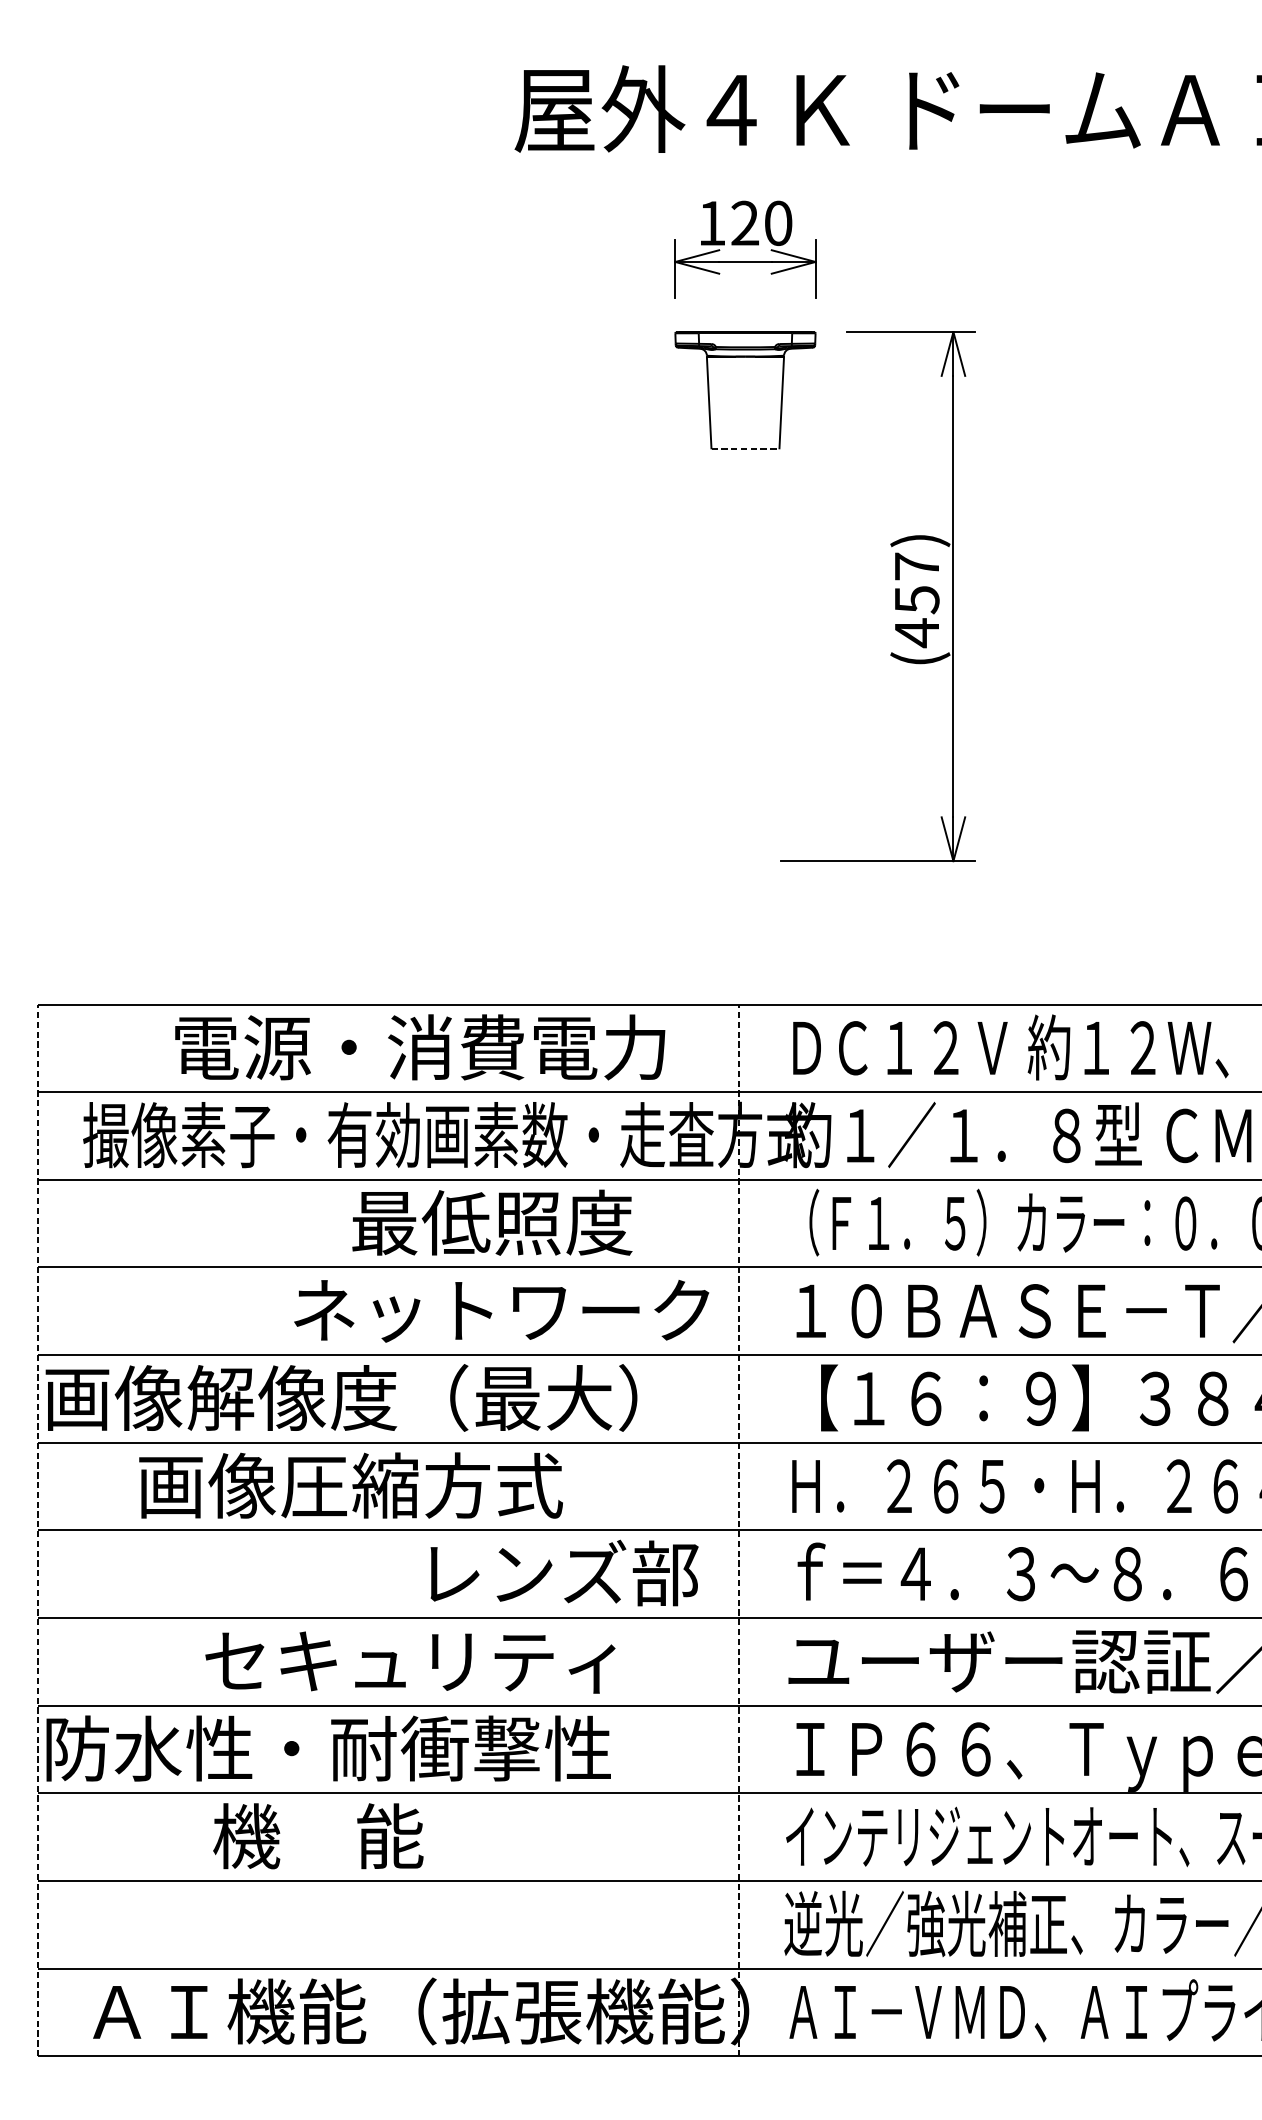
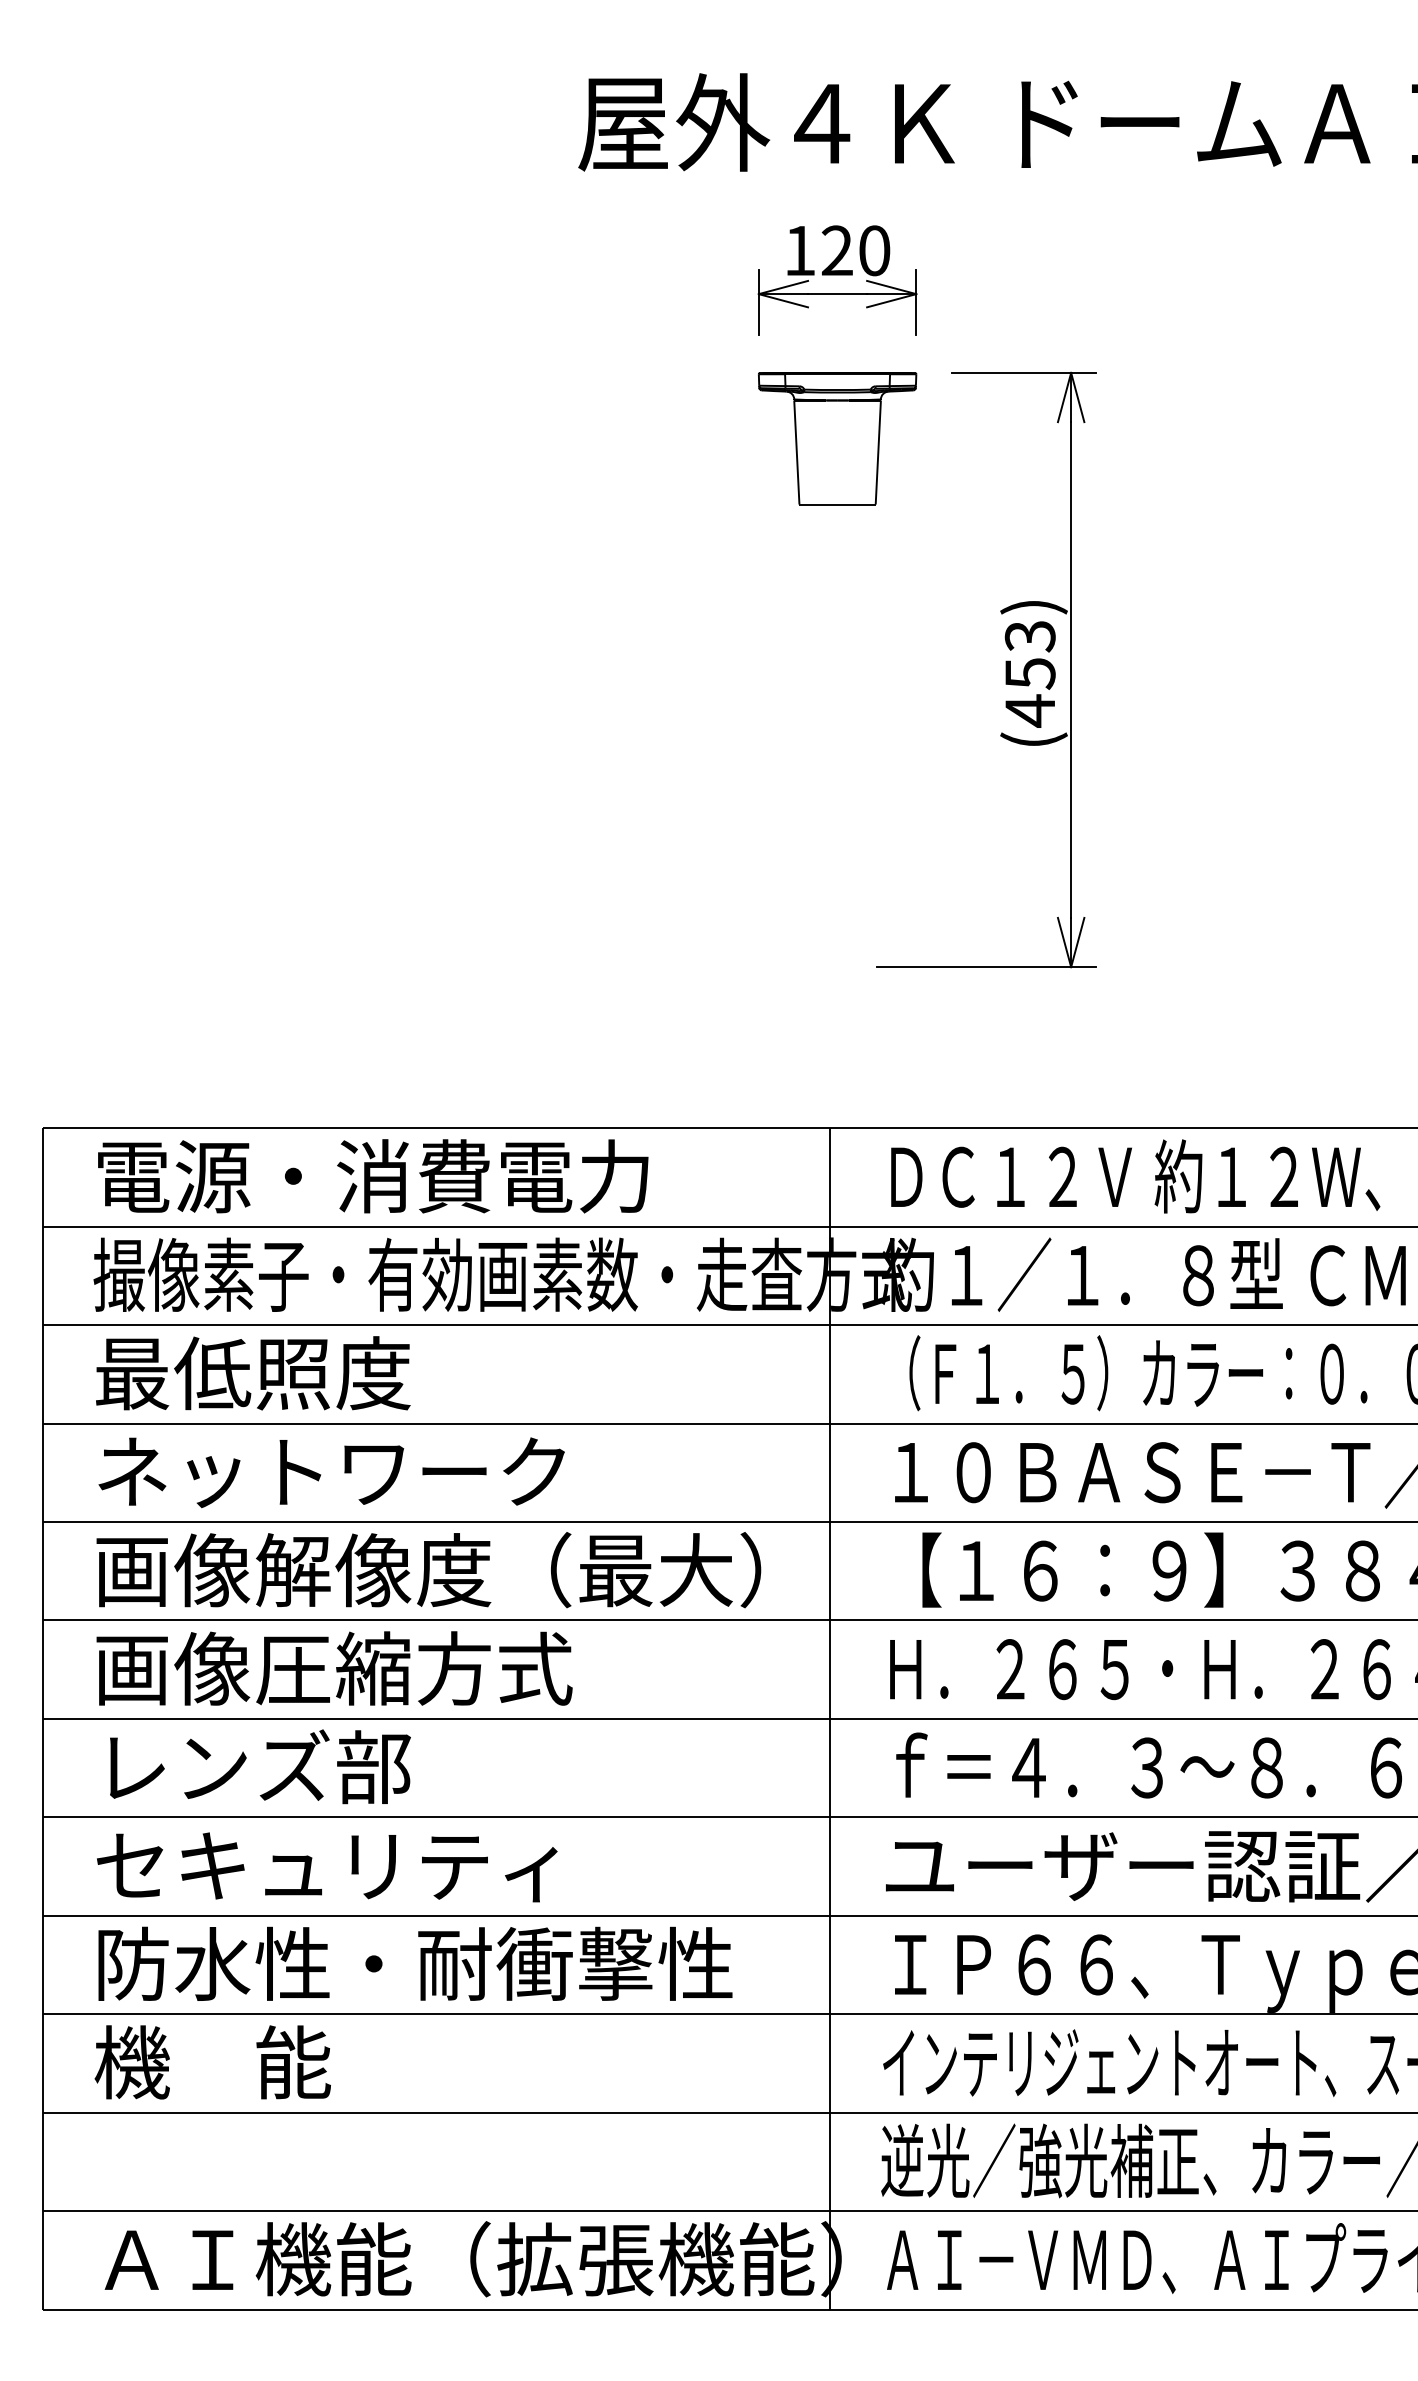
line: (746, 449) -> (838, 504), dashed -> solid
text: (916, 566) -> (1029, 636), (457) -> (453)
text: (420, 1047) -> (373, 1176), moved
text: (492, 1222) -> (253, 1373), moved
text: (501, 1311) -> (331, 1472), moved
text: (341, 1398) -> (428, 1570), moved
text: (351, 1485) -> (334, 1668), moved
line: (37, 1530) -> (42, 1718), dashed -> solid
line: (739, 1530) -> (830, 1718), dashed -> solid
text: (564, 1572) -> (260, 1766), moved
text: (410, 1662) -> (327, 1867), moved
text: (328, 1748) -> (415, 1963), moved
text: (318, 1836) -> (212, 2062), moved

